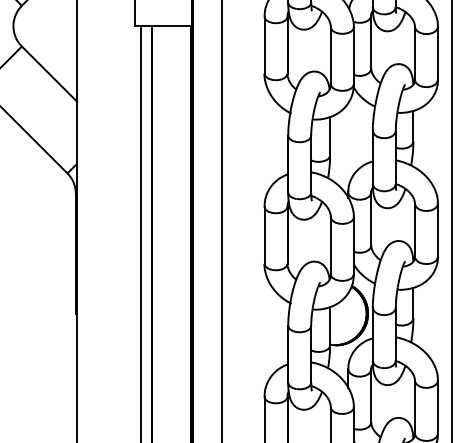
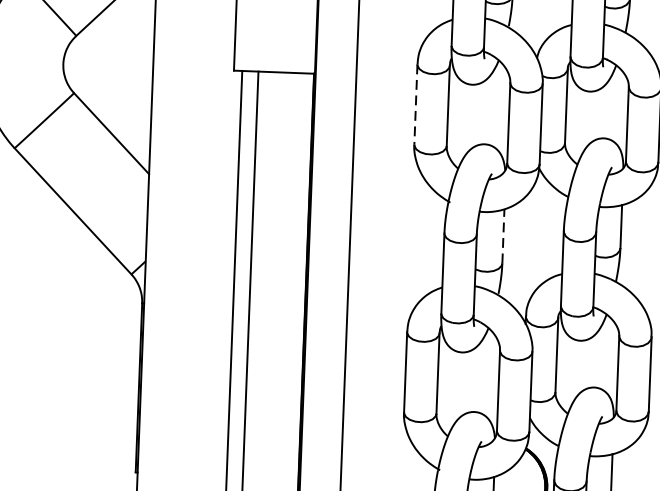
line: (264, 45) -> (415, 104), solid -> dashed
line: (330, 135) -> (503, 235), solid -> dashed

